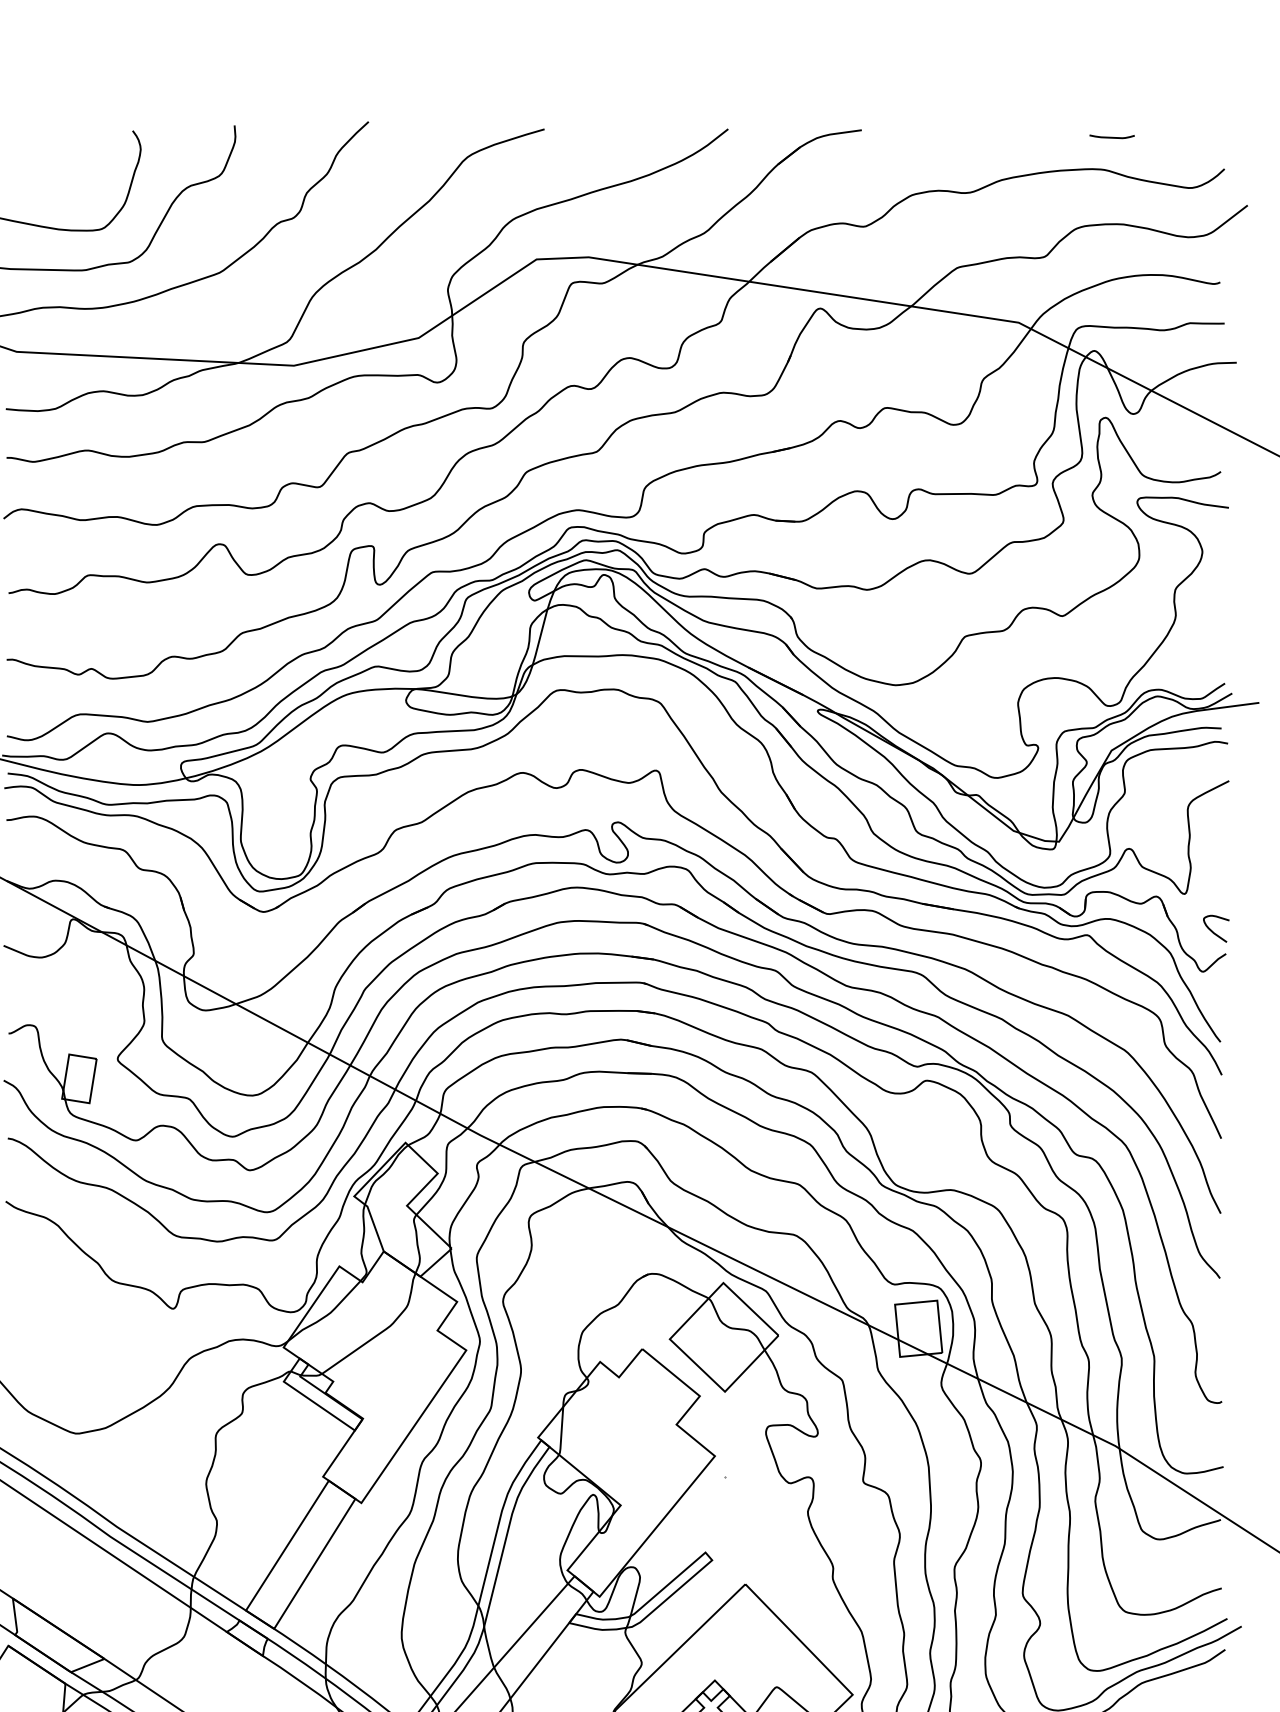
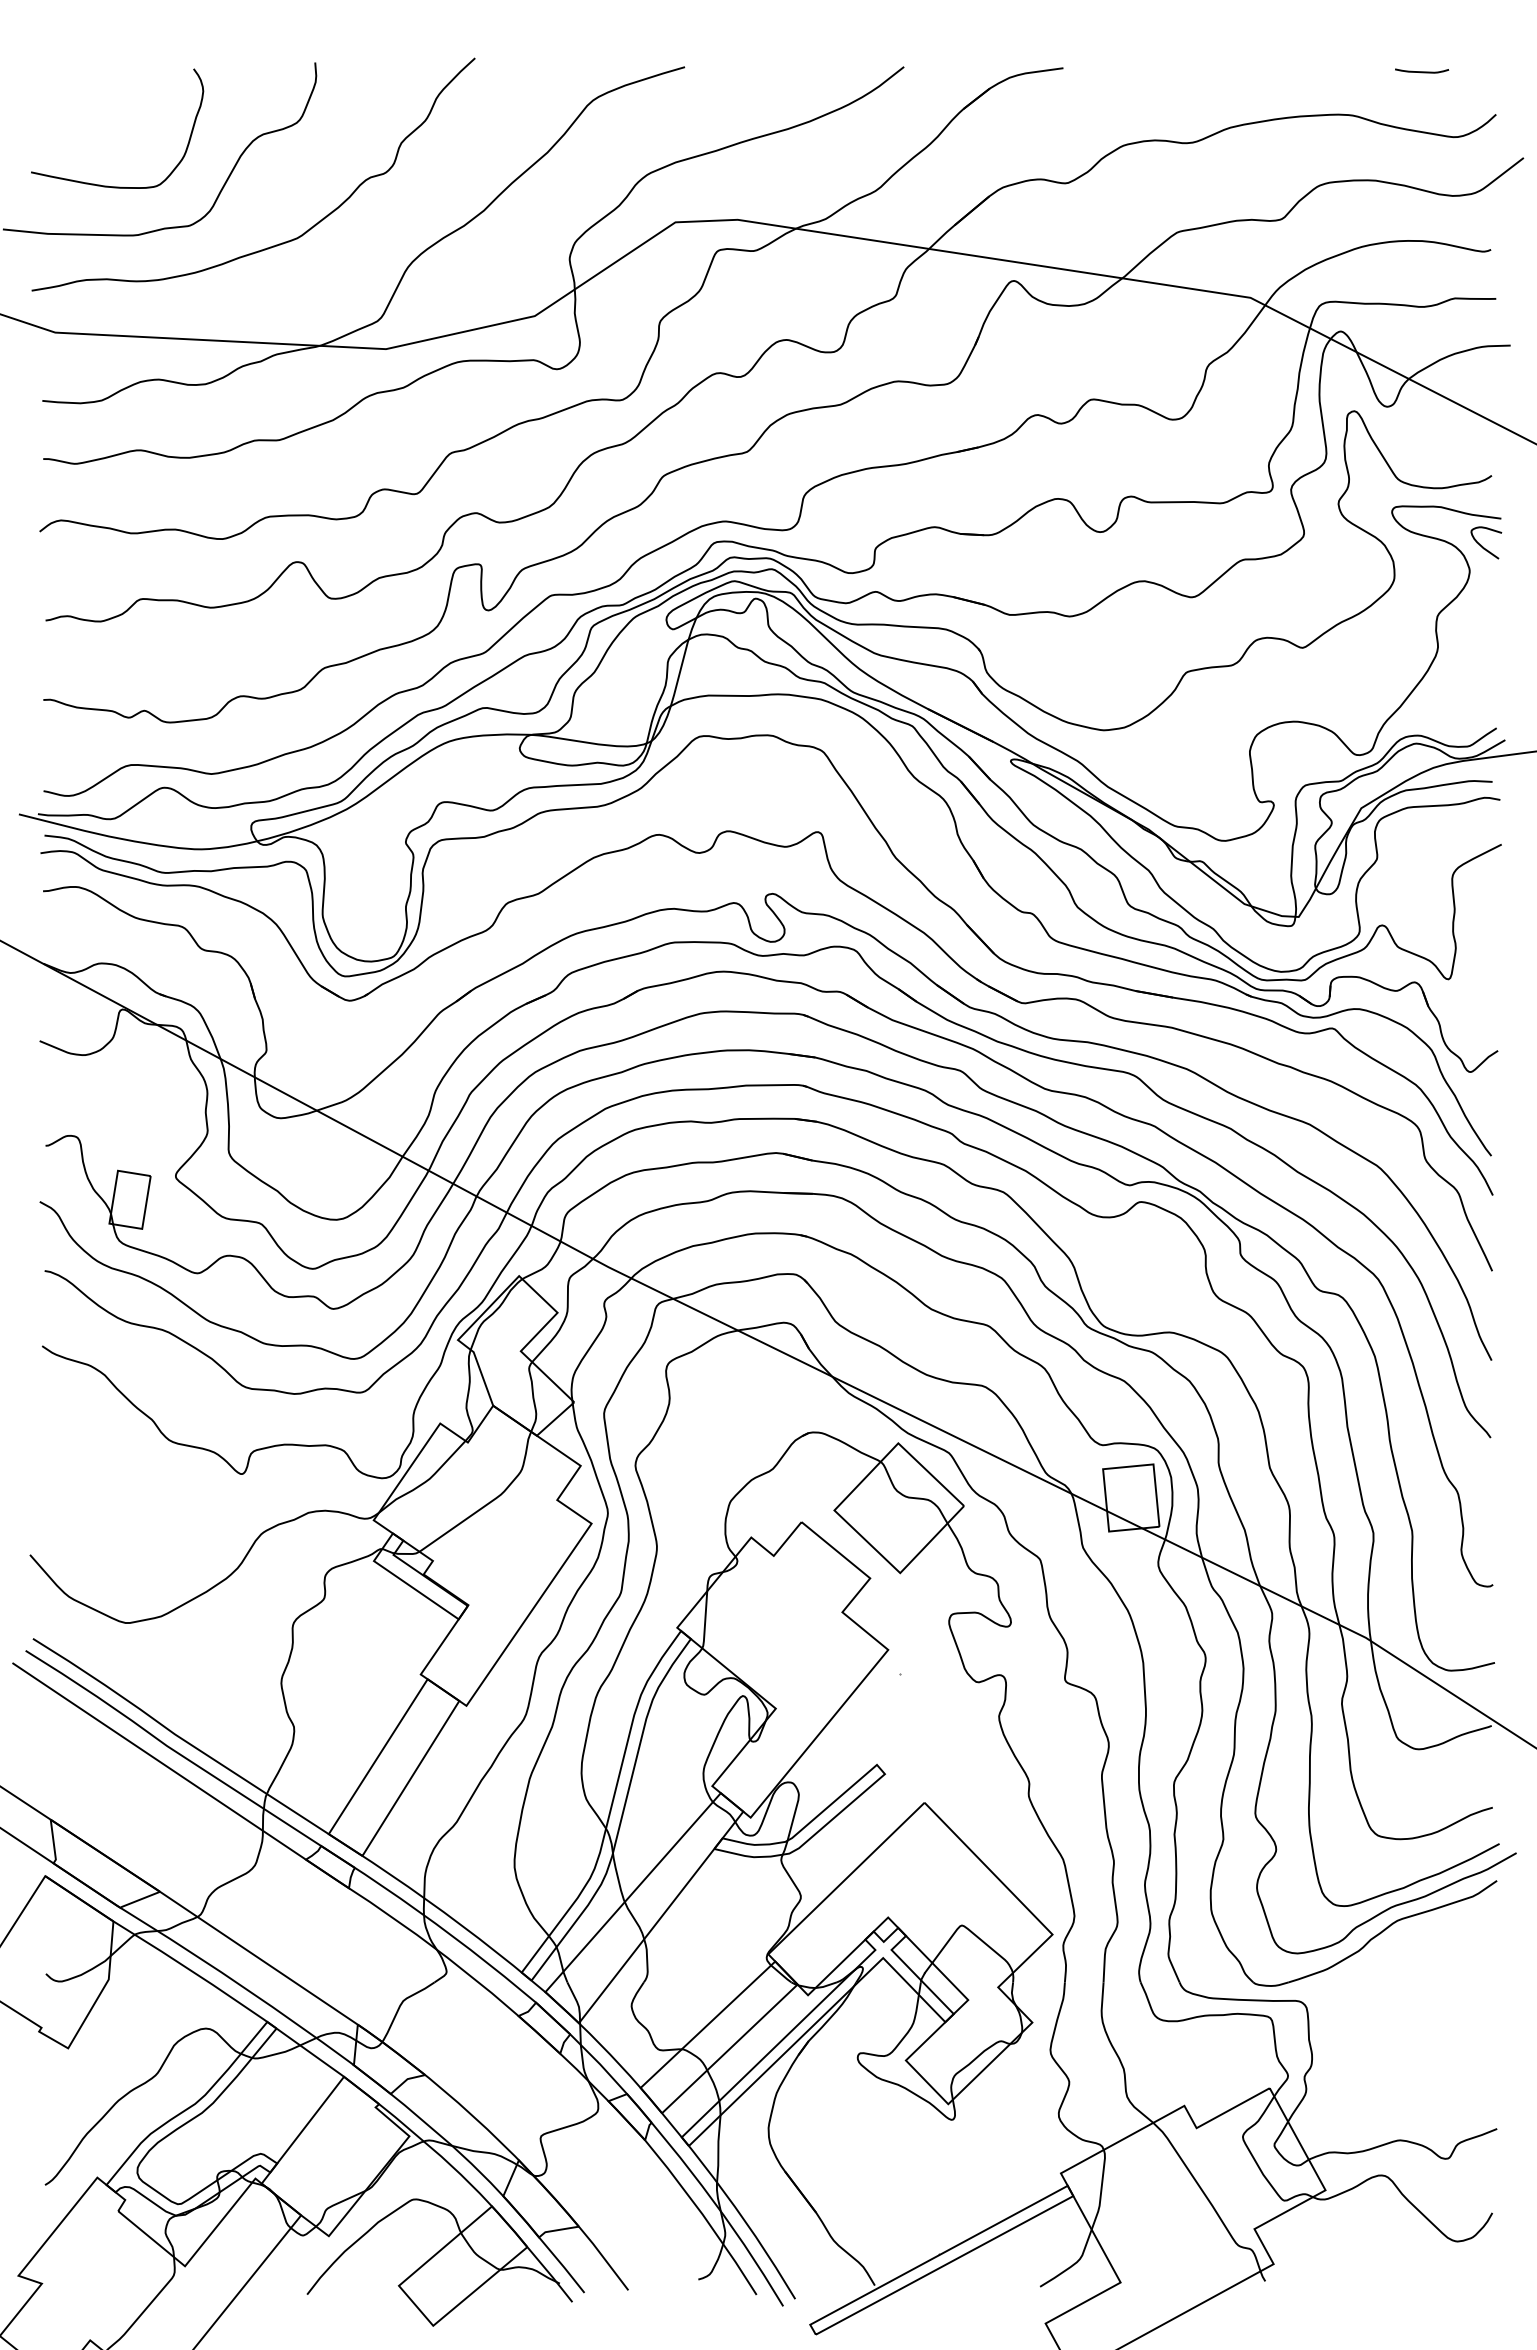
curve: (1112, 137) -> (1422, 71), moved
curve: (1213, 931) -> (1482, 545), moved

